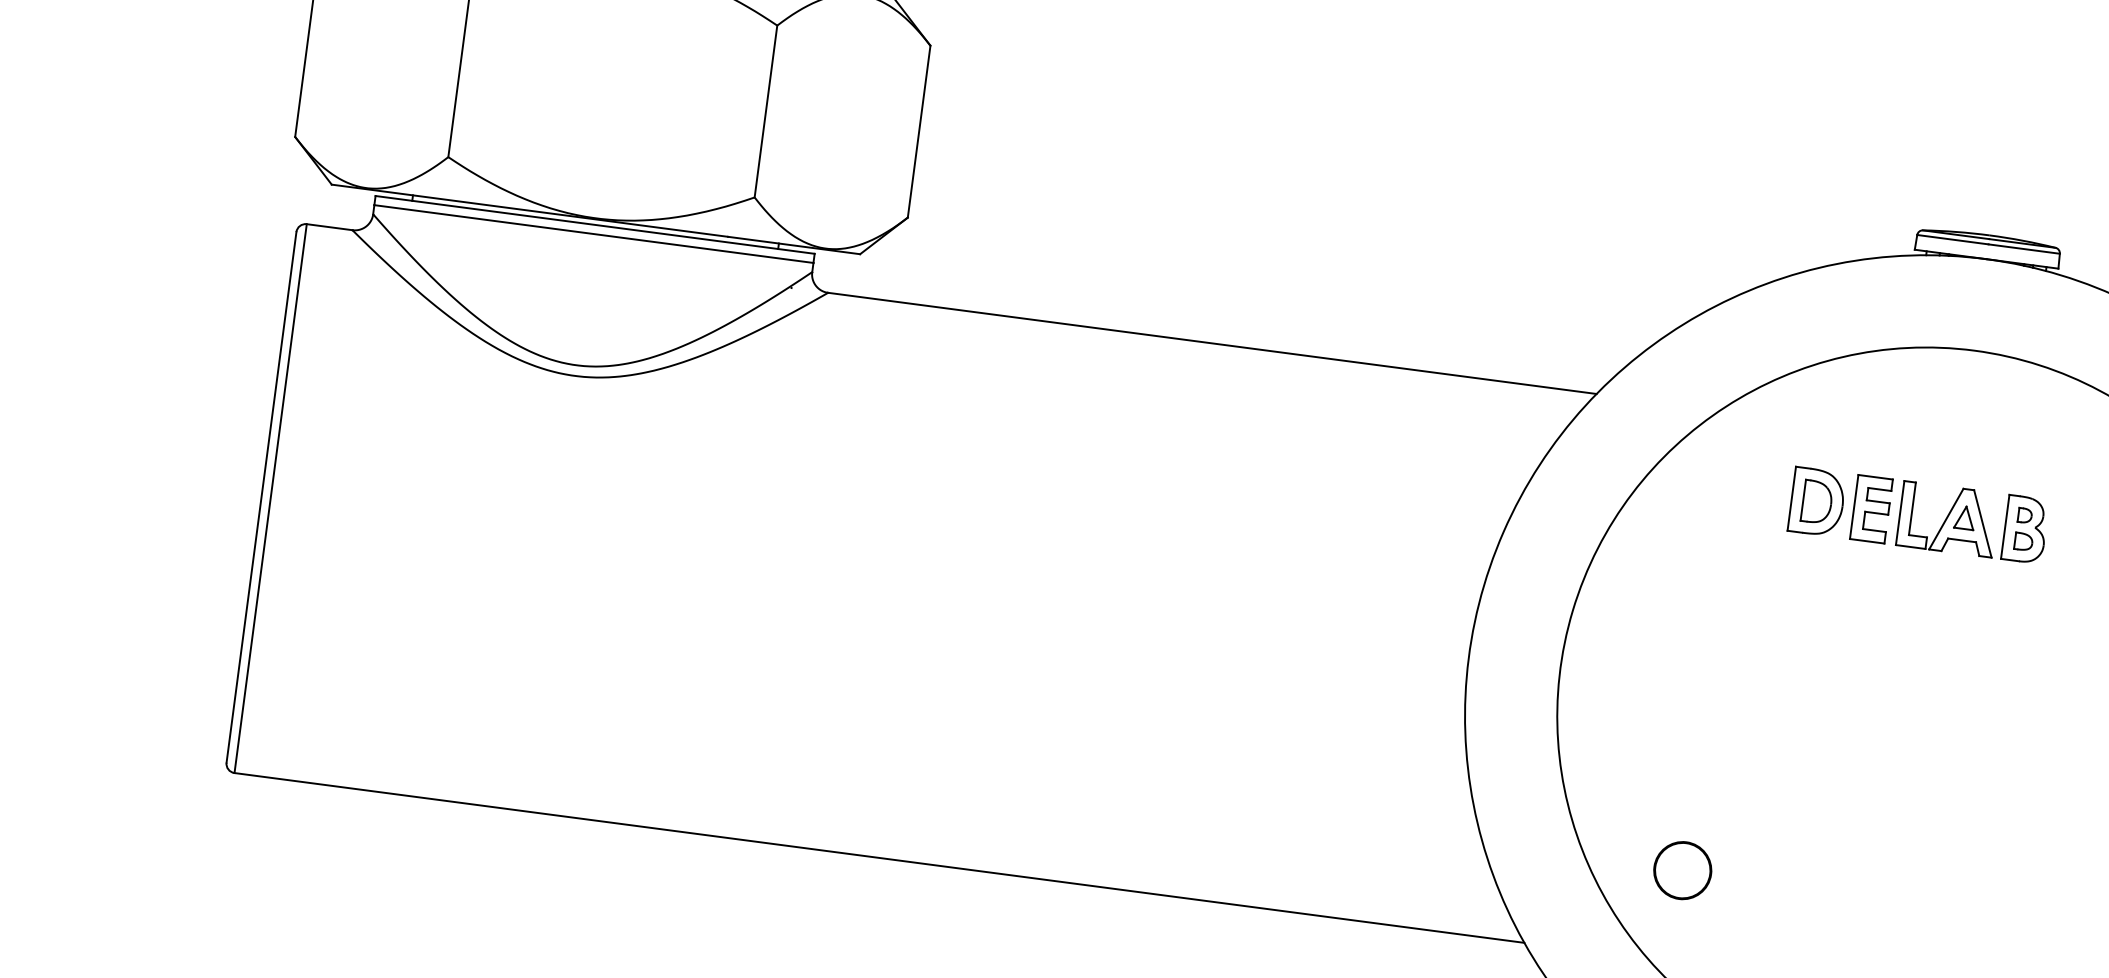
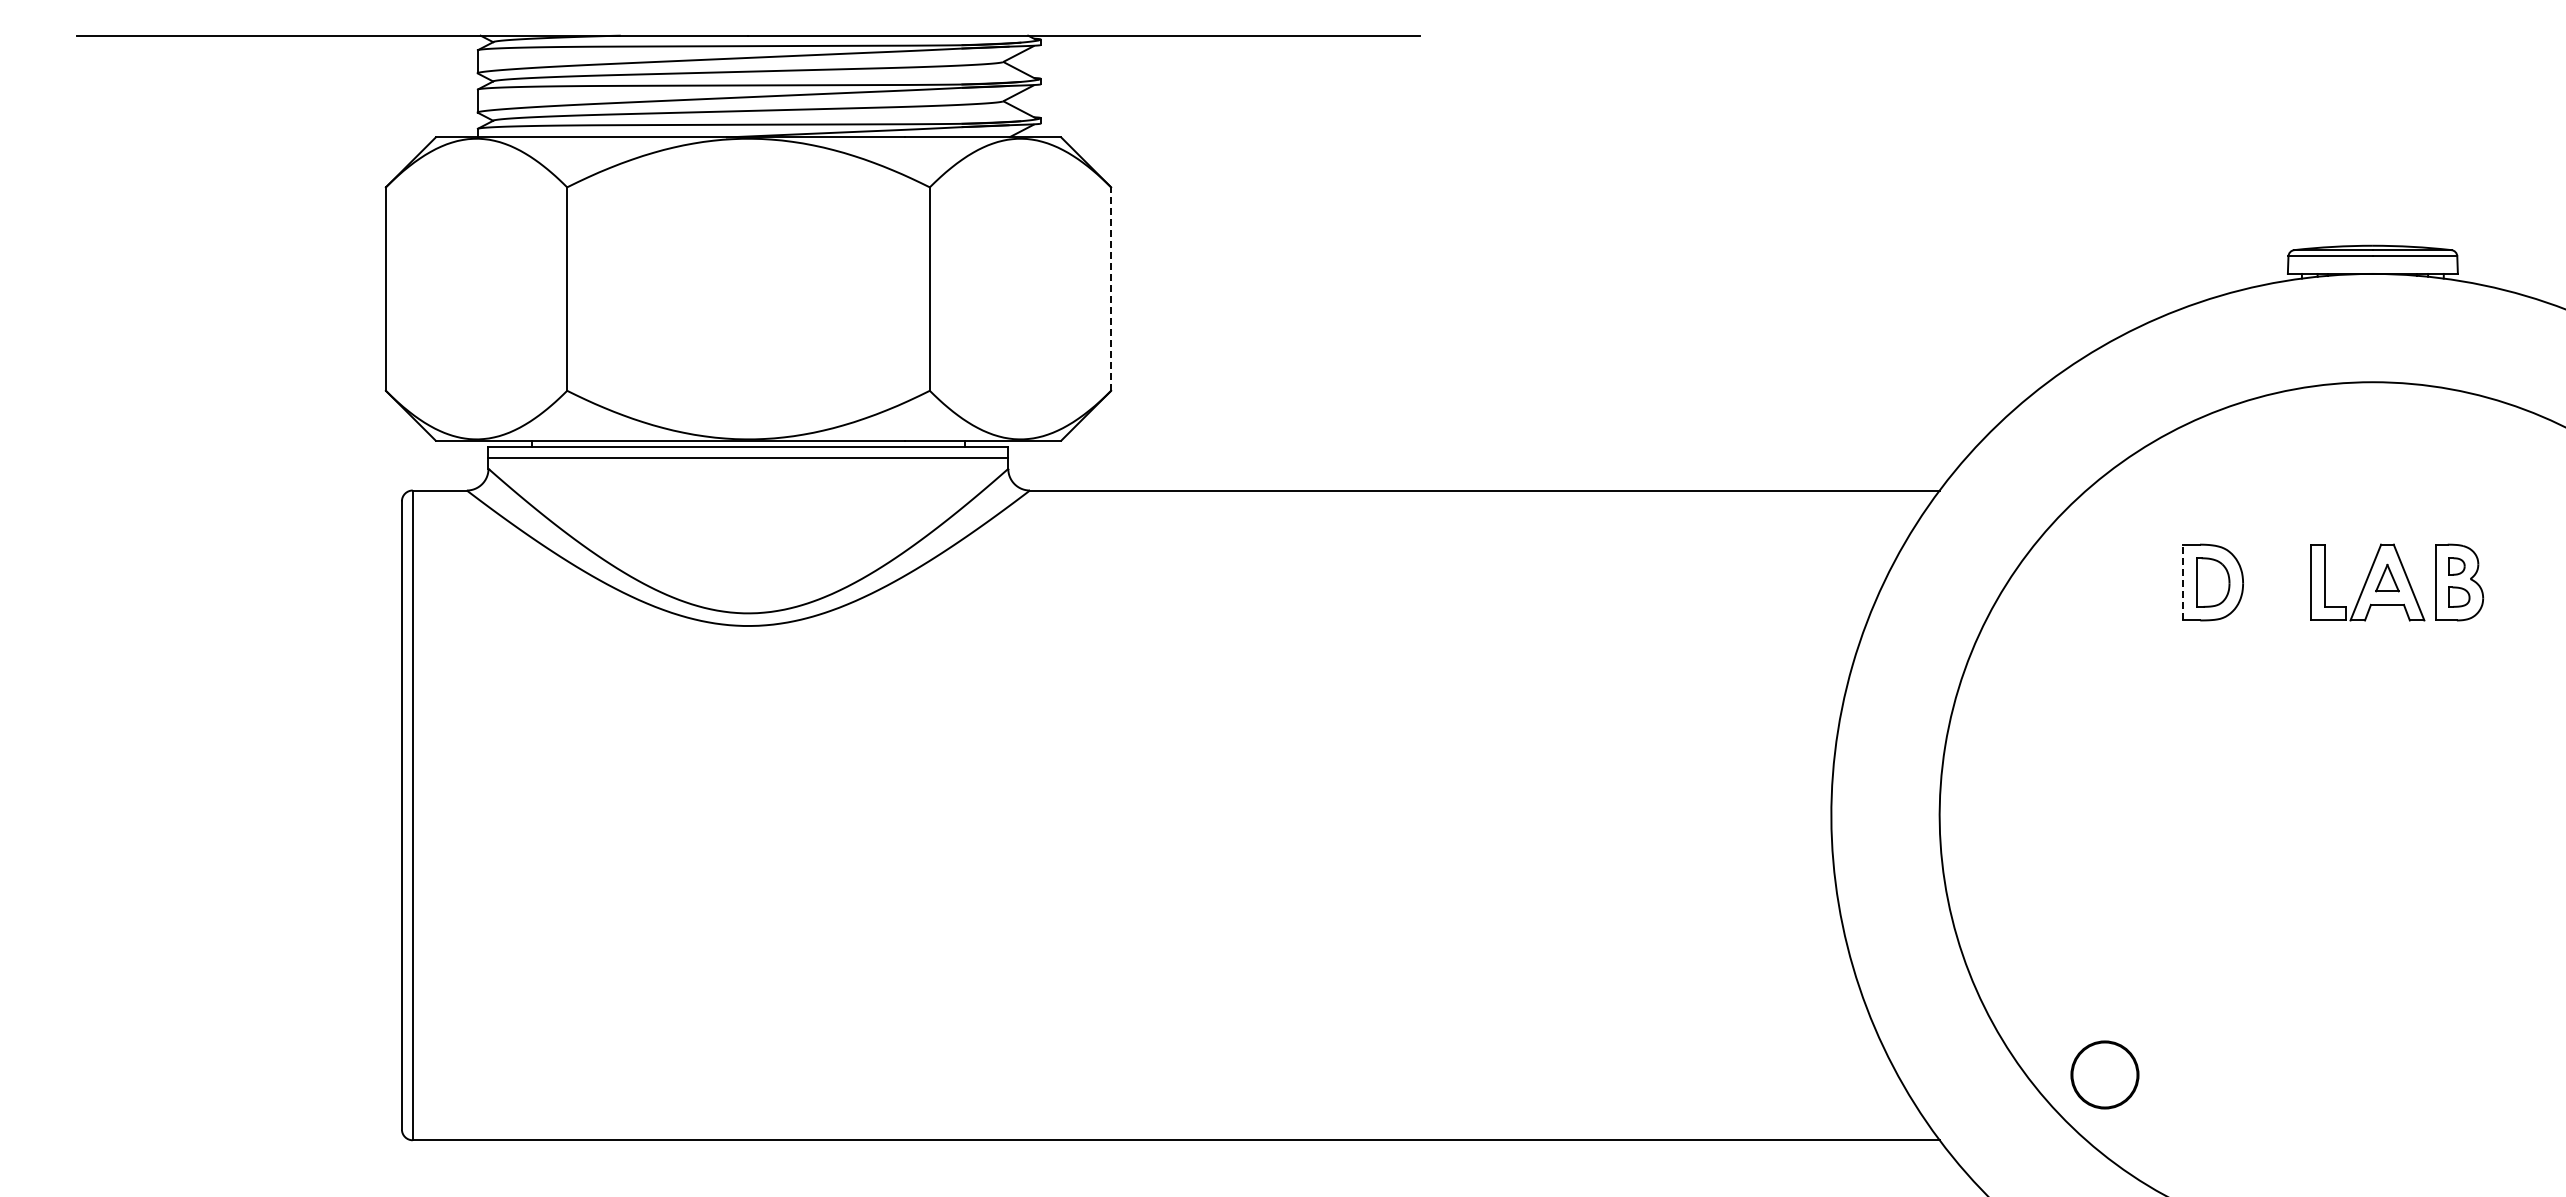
line: (919, 132) -> (1111, 289), solid -> dashed
line: (1791, 498) -> (2182, 582), solid -> dashed
part: (1871, 509) -> (2277, 582), removed
circle: (1682, 870) -> (2104, 1074), moved

